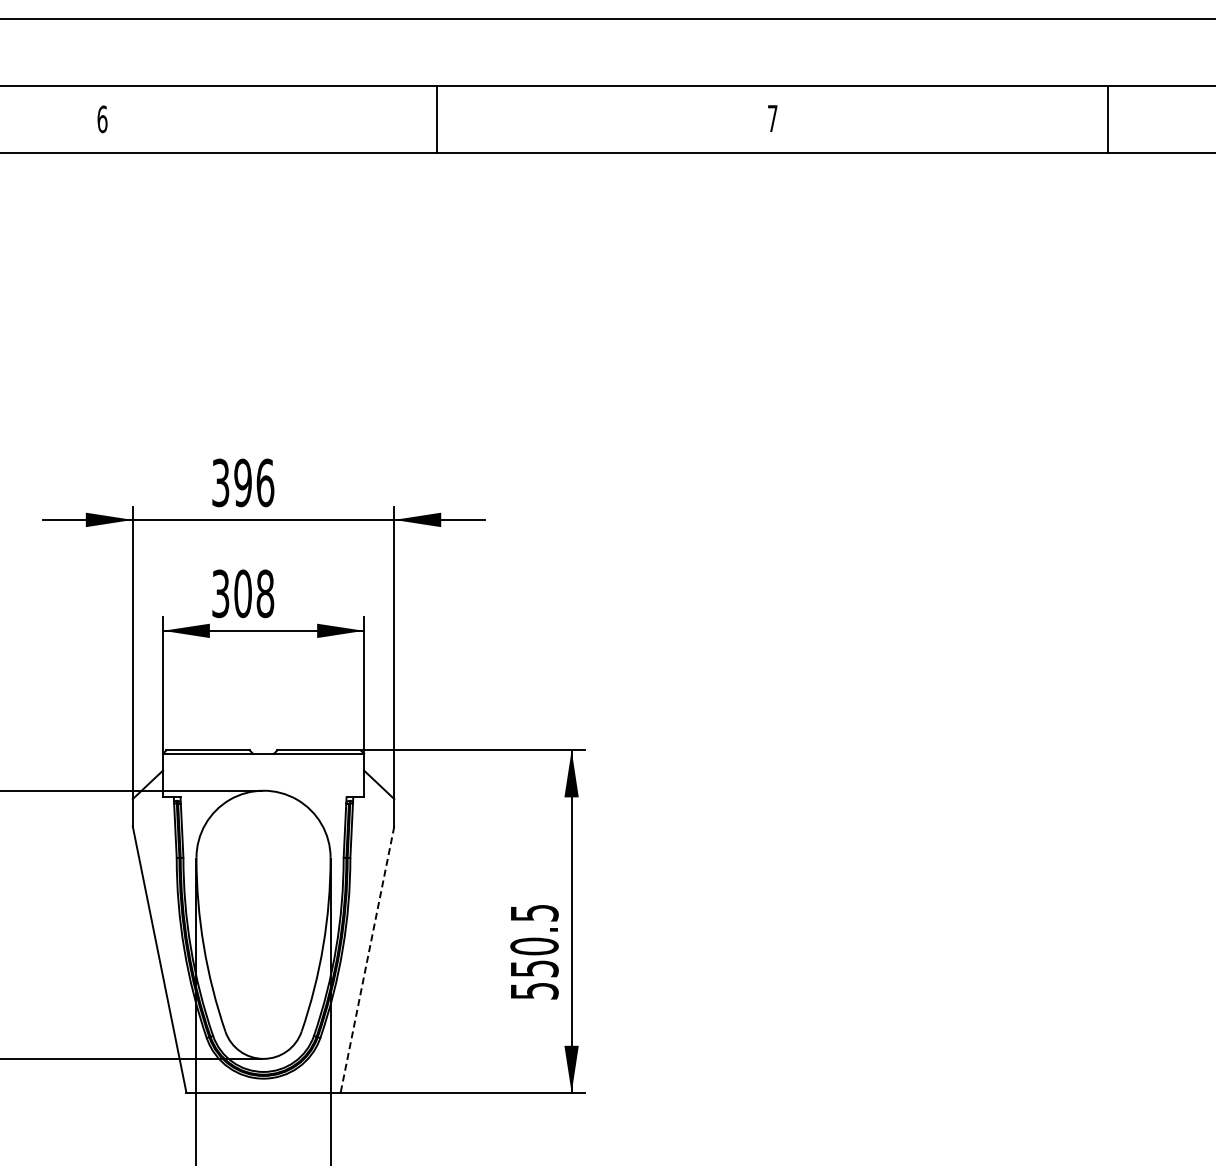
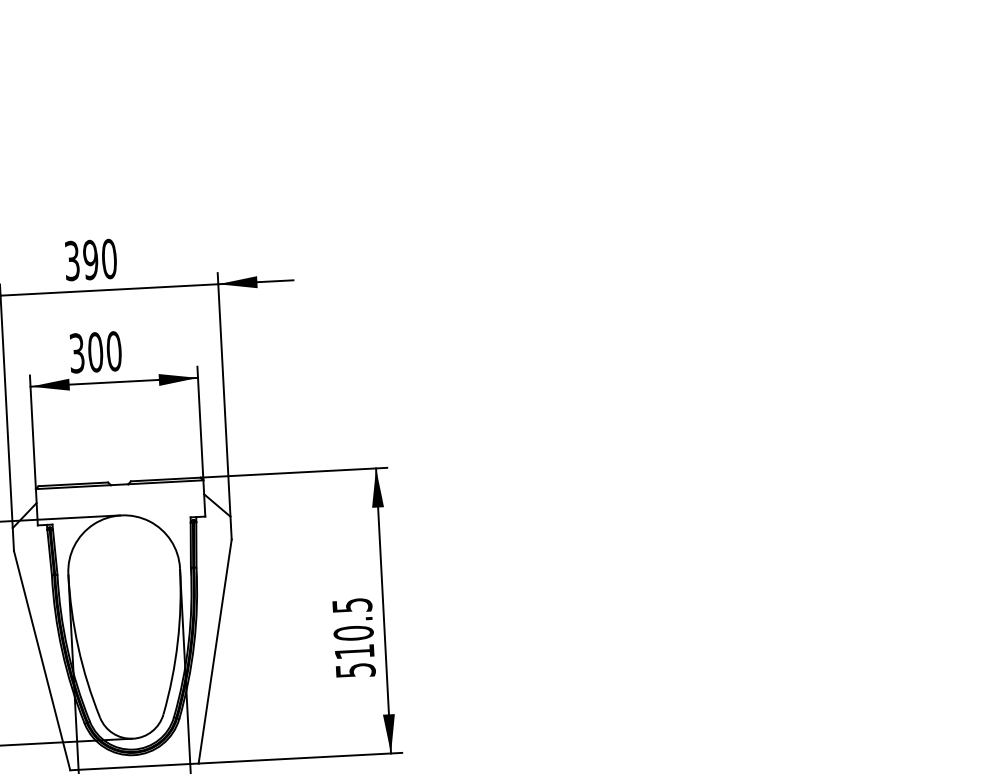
text: (265, 482) -> (109, 258), 396 -> 390
text: (265, 593) -> (114, 351), 308 -> 300
line: (367, 959) -> (215, 651), dashed -> solid
text: (534, 968) -> (354, 651), 550.5 -> 510.5

